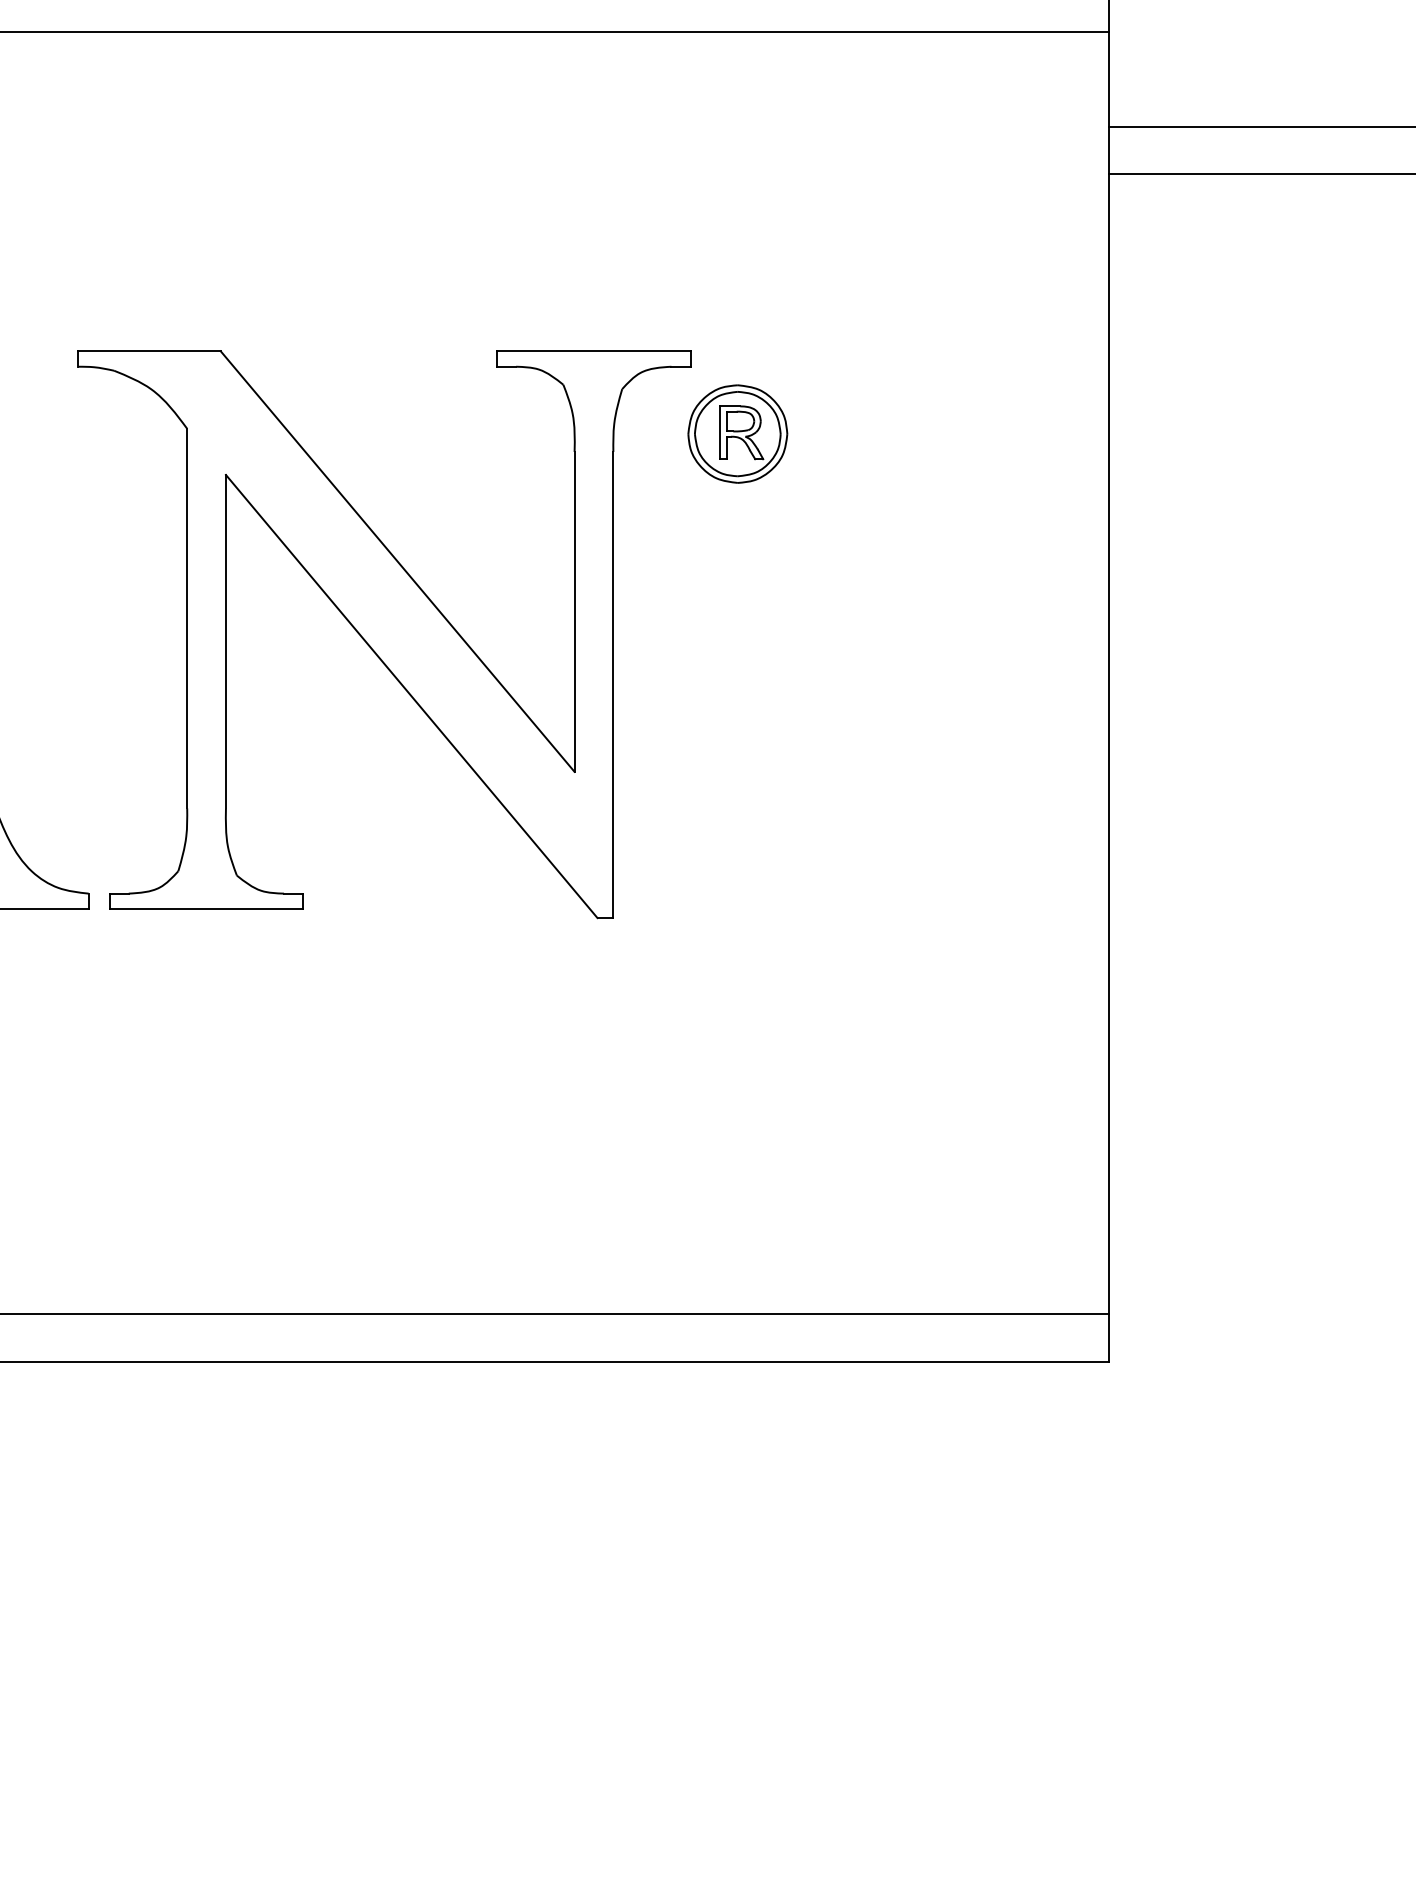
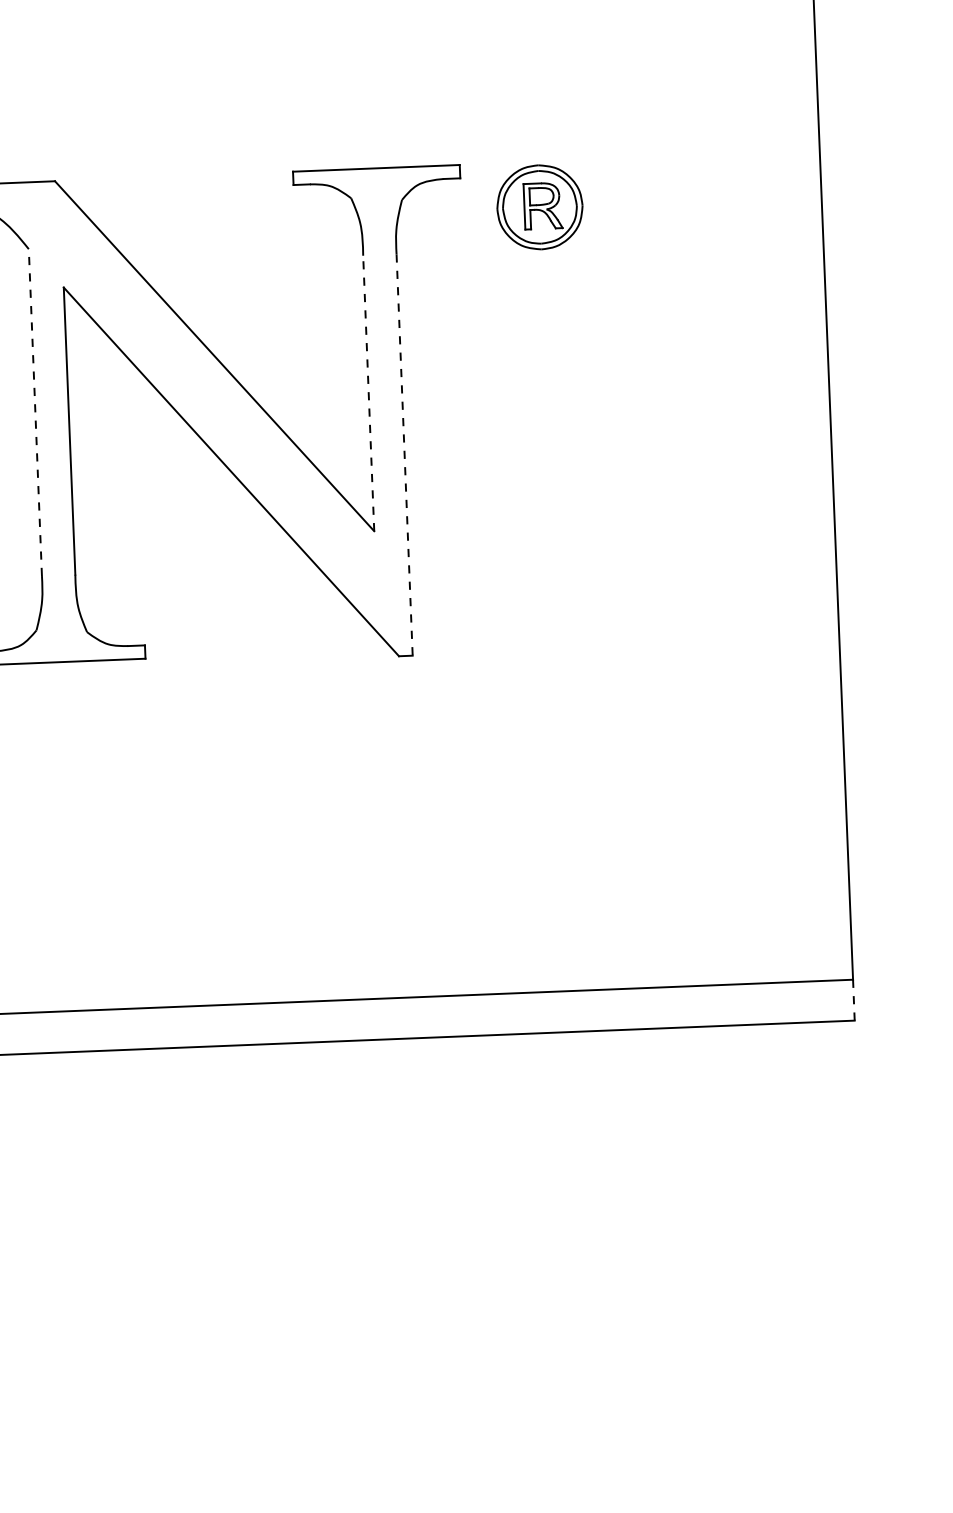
part: (737, 433) -> (539, 206), moved
line: (574, 611) -> (368, 393), solid -> dashed
line: (187, 618) -> (35, 412), solid -> dashed
line: (613, 685) -> (404, 455), solid -> dashed
line: (1108, 1338) -> (853, 1000), solid -> dashed

